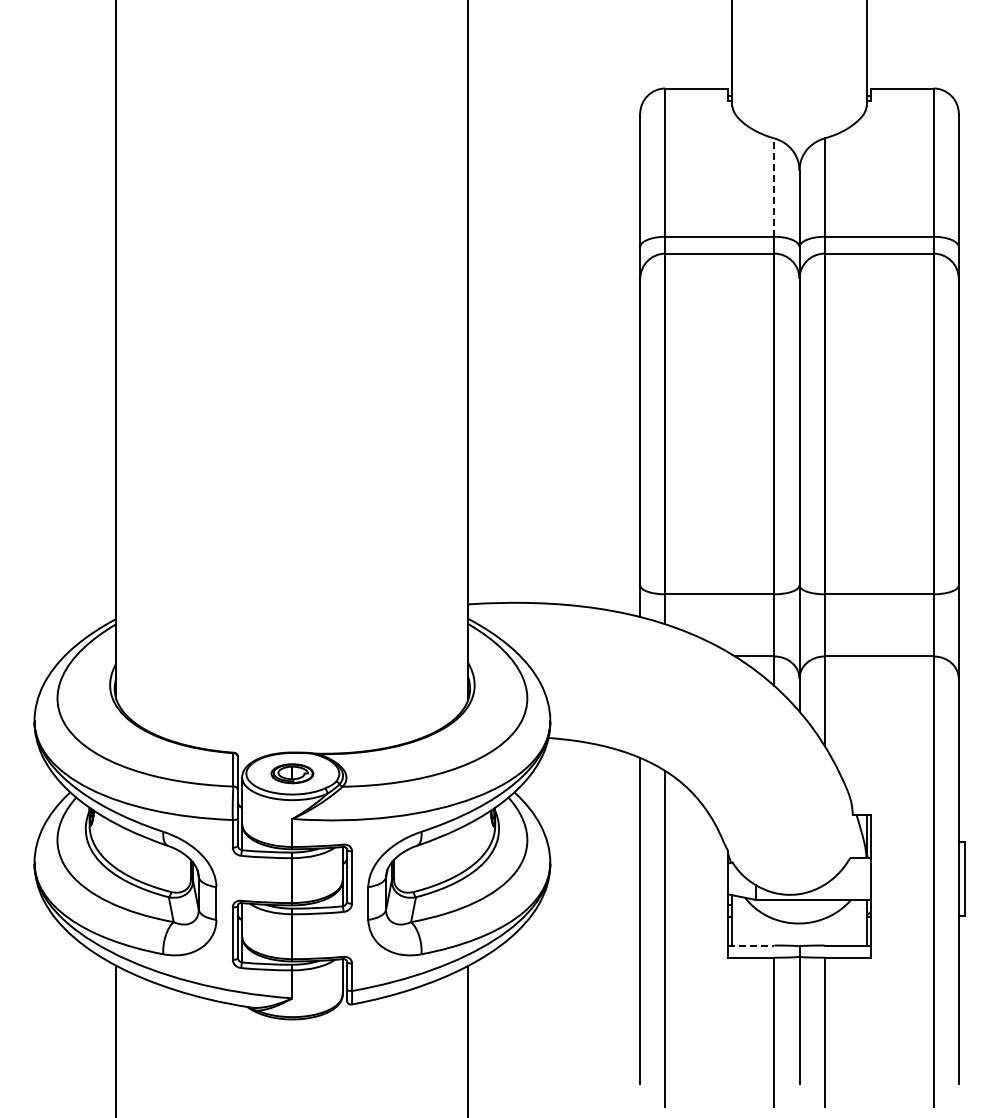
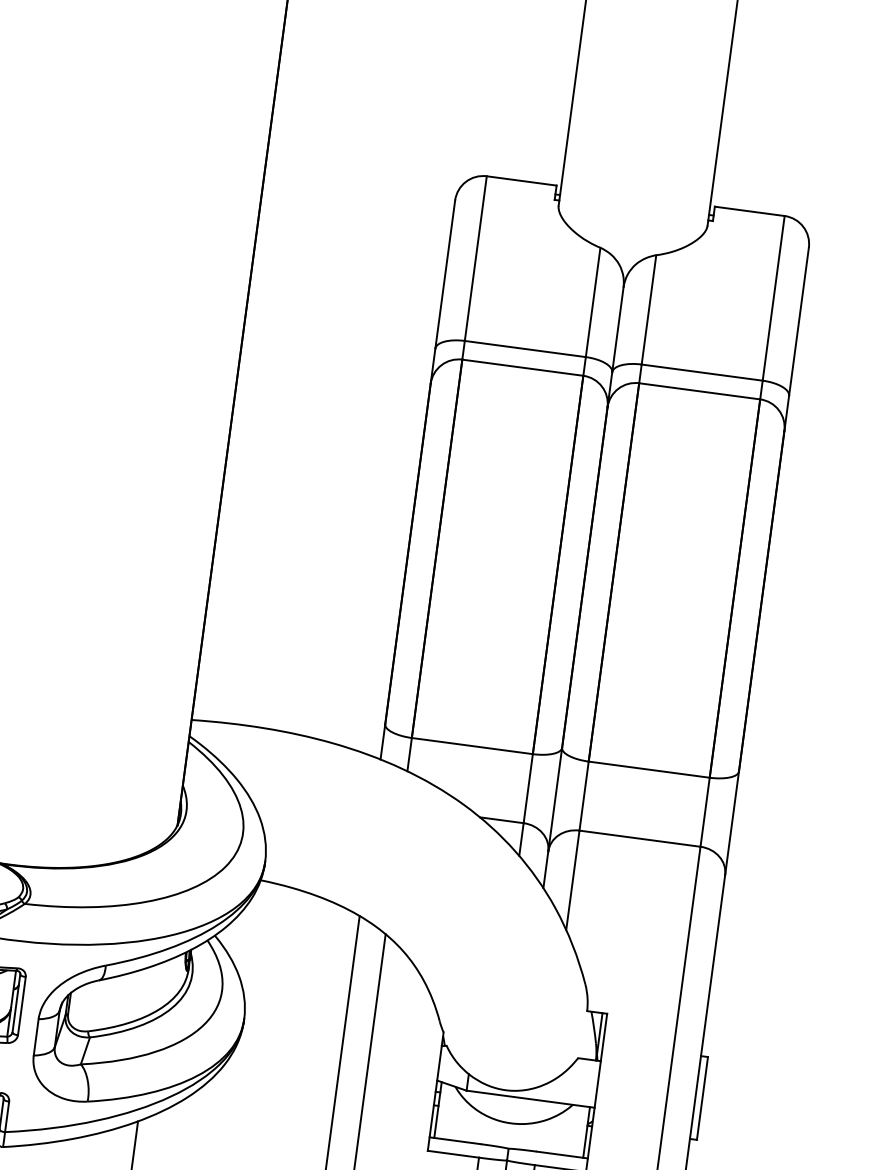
line: (774, 187) -> (593, 302), dashed -> solid
line: (751, 945) -> (455, 1140), dashed -> solid

